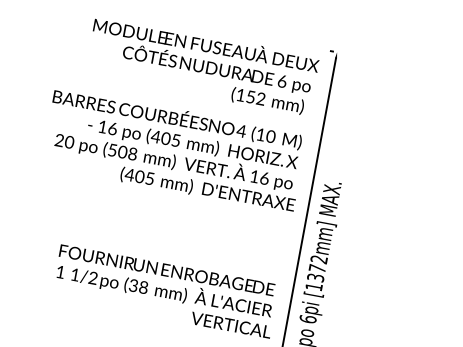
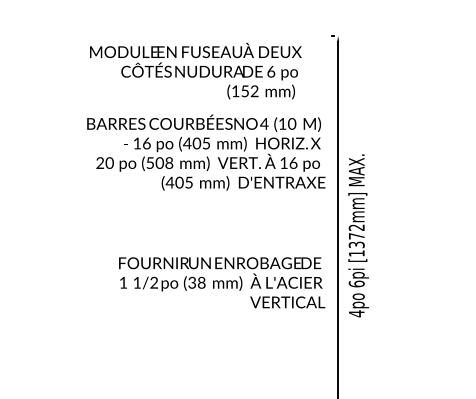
text: (202, 65) -> (195, 70), moved

